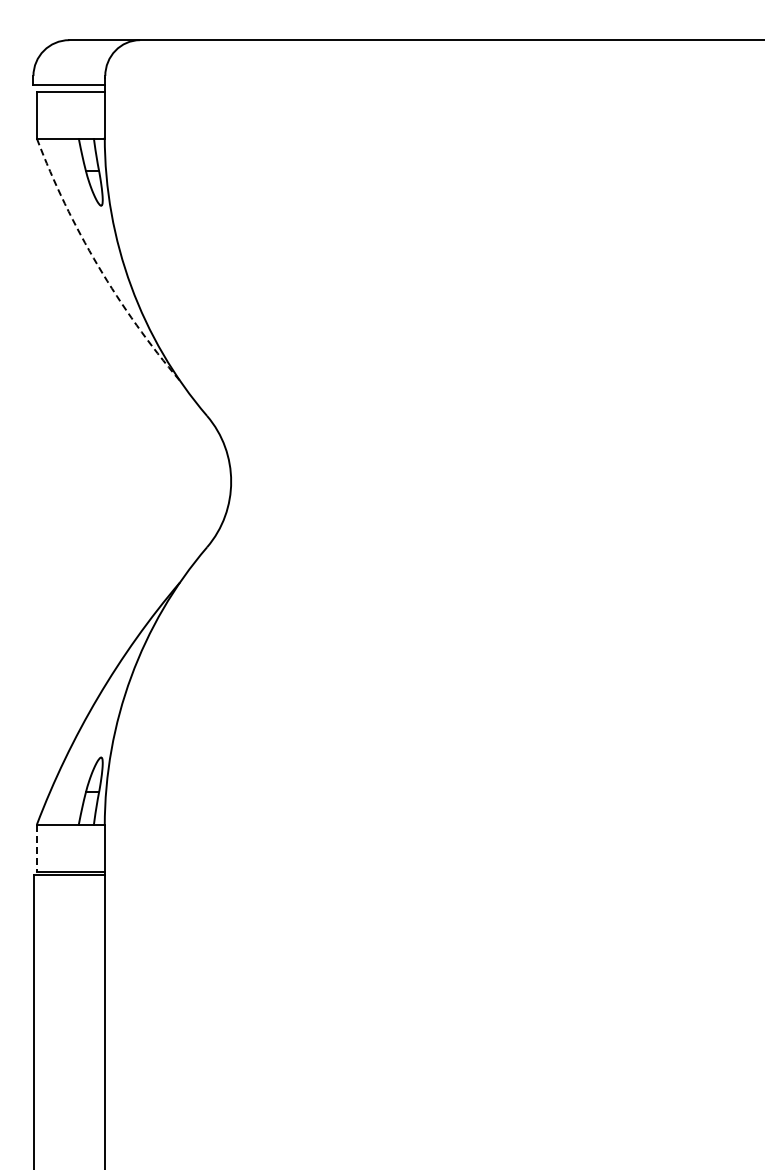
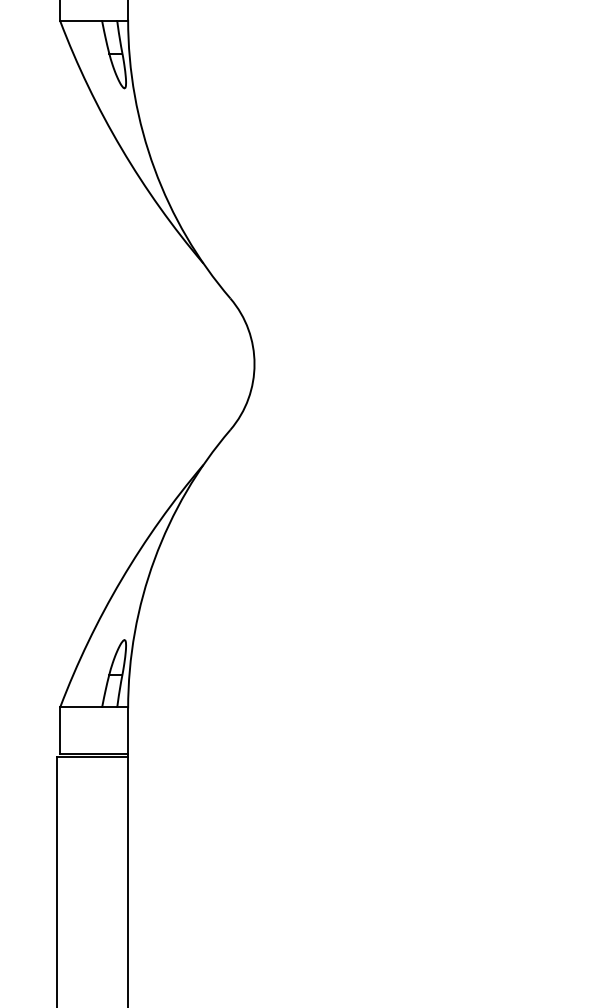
arc: (98, 265) -> (121, 148), dashed -> solid
line: (36, 848) -> (59, 731), dashed -> solid

